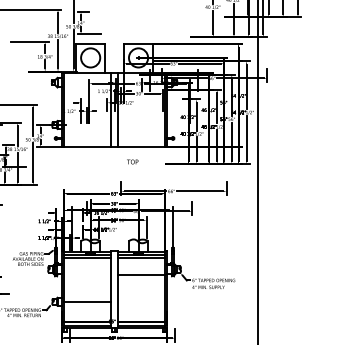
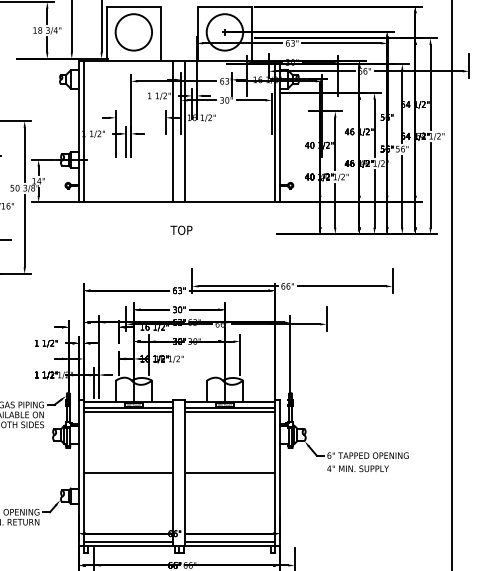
text: (132, 161) -> (181, 229), moved
line: (140, 274) -> (228, 472), moved
line: (87, 301) -> (127, 472), moved

